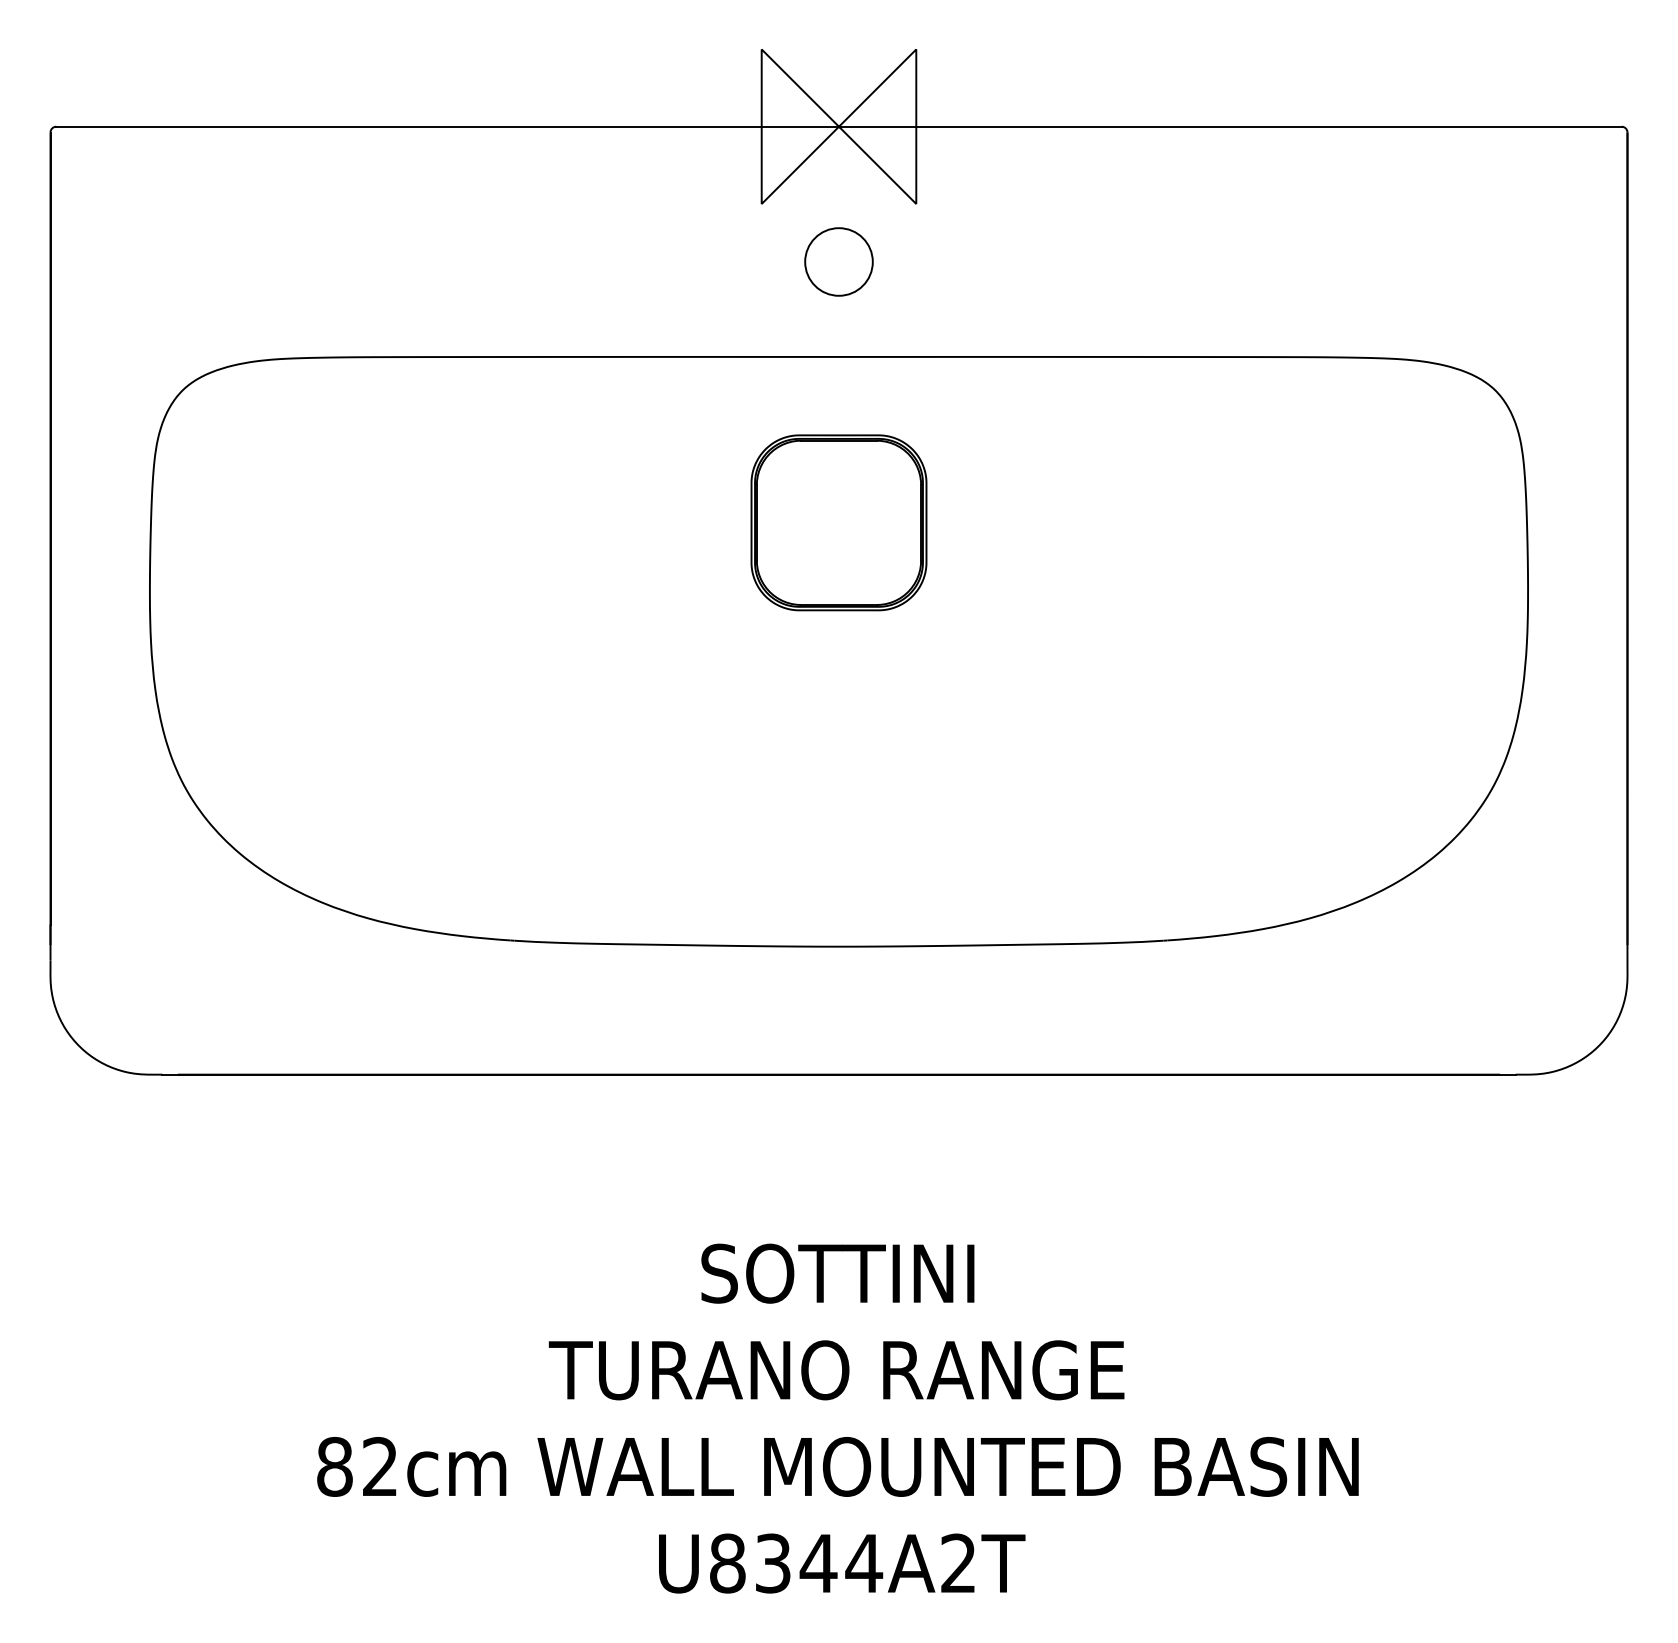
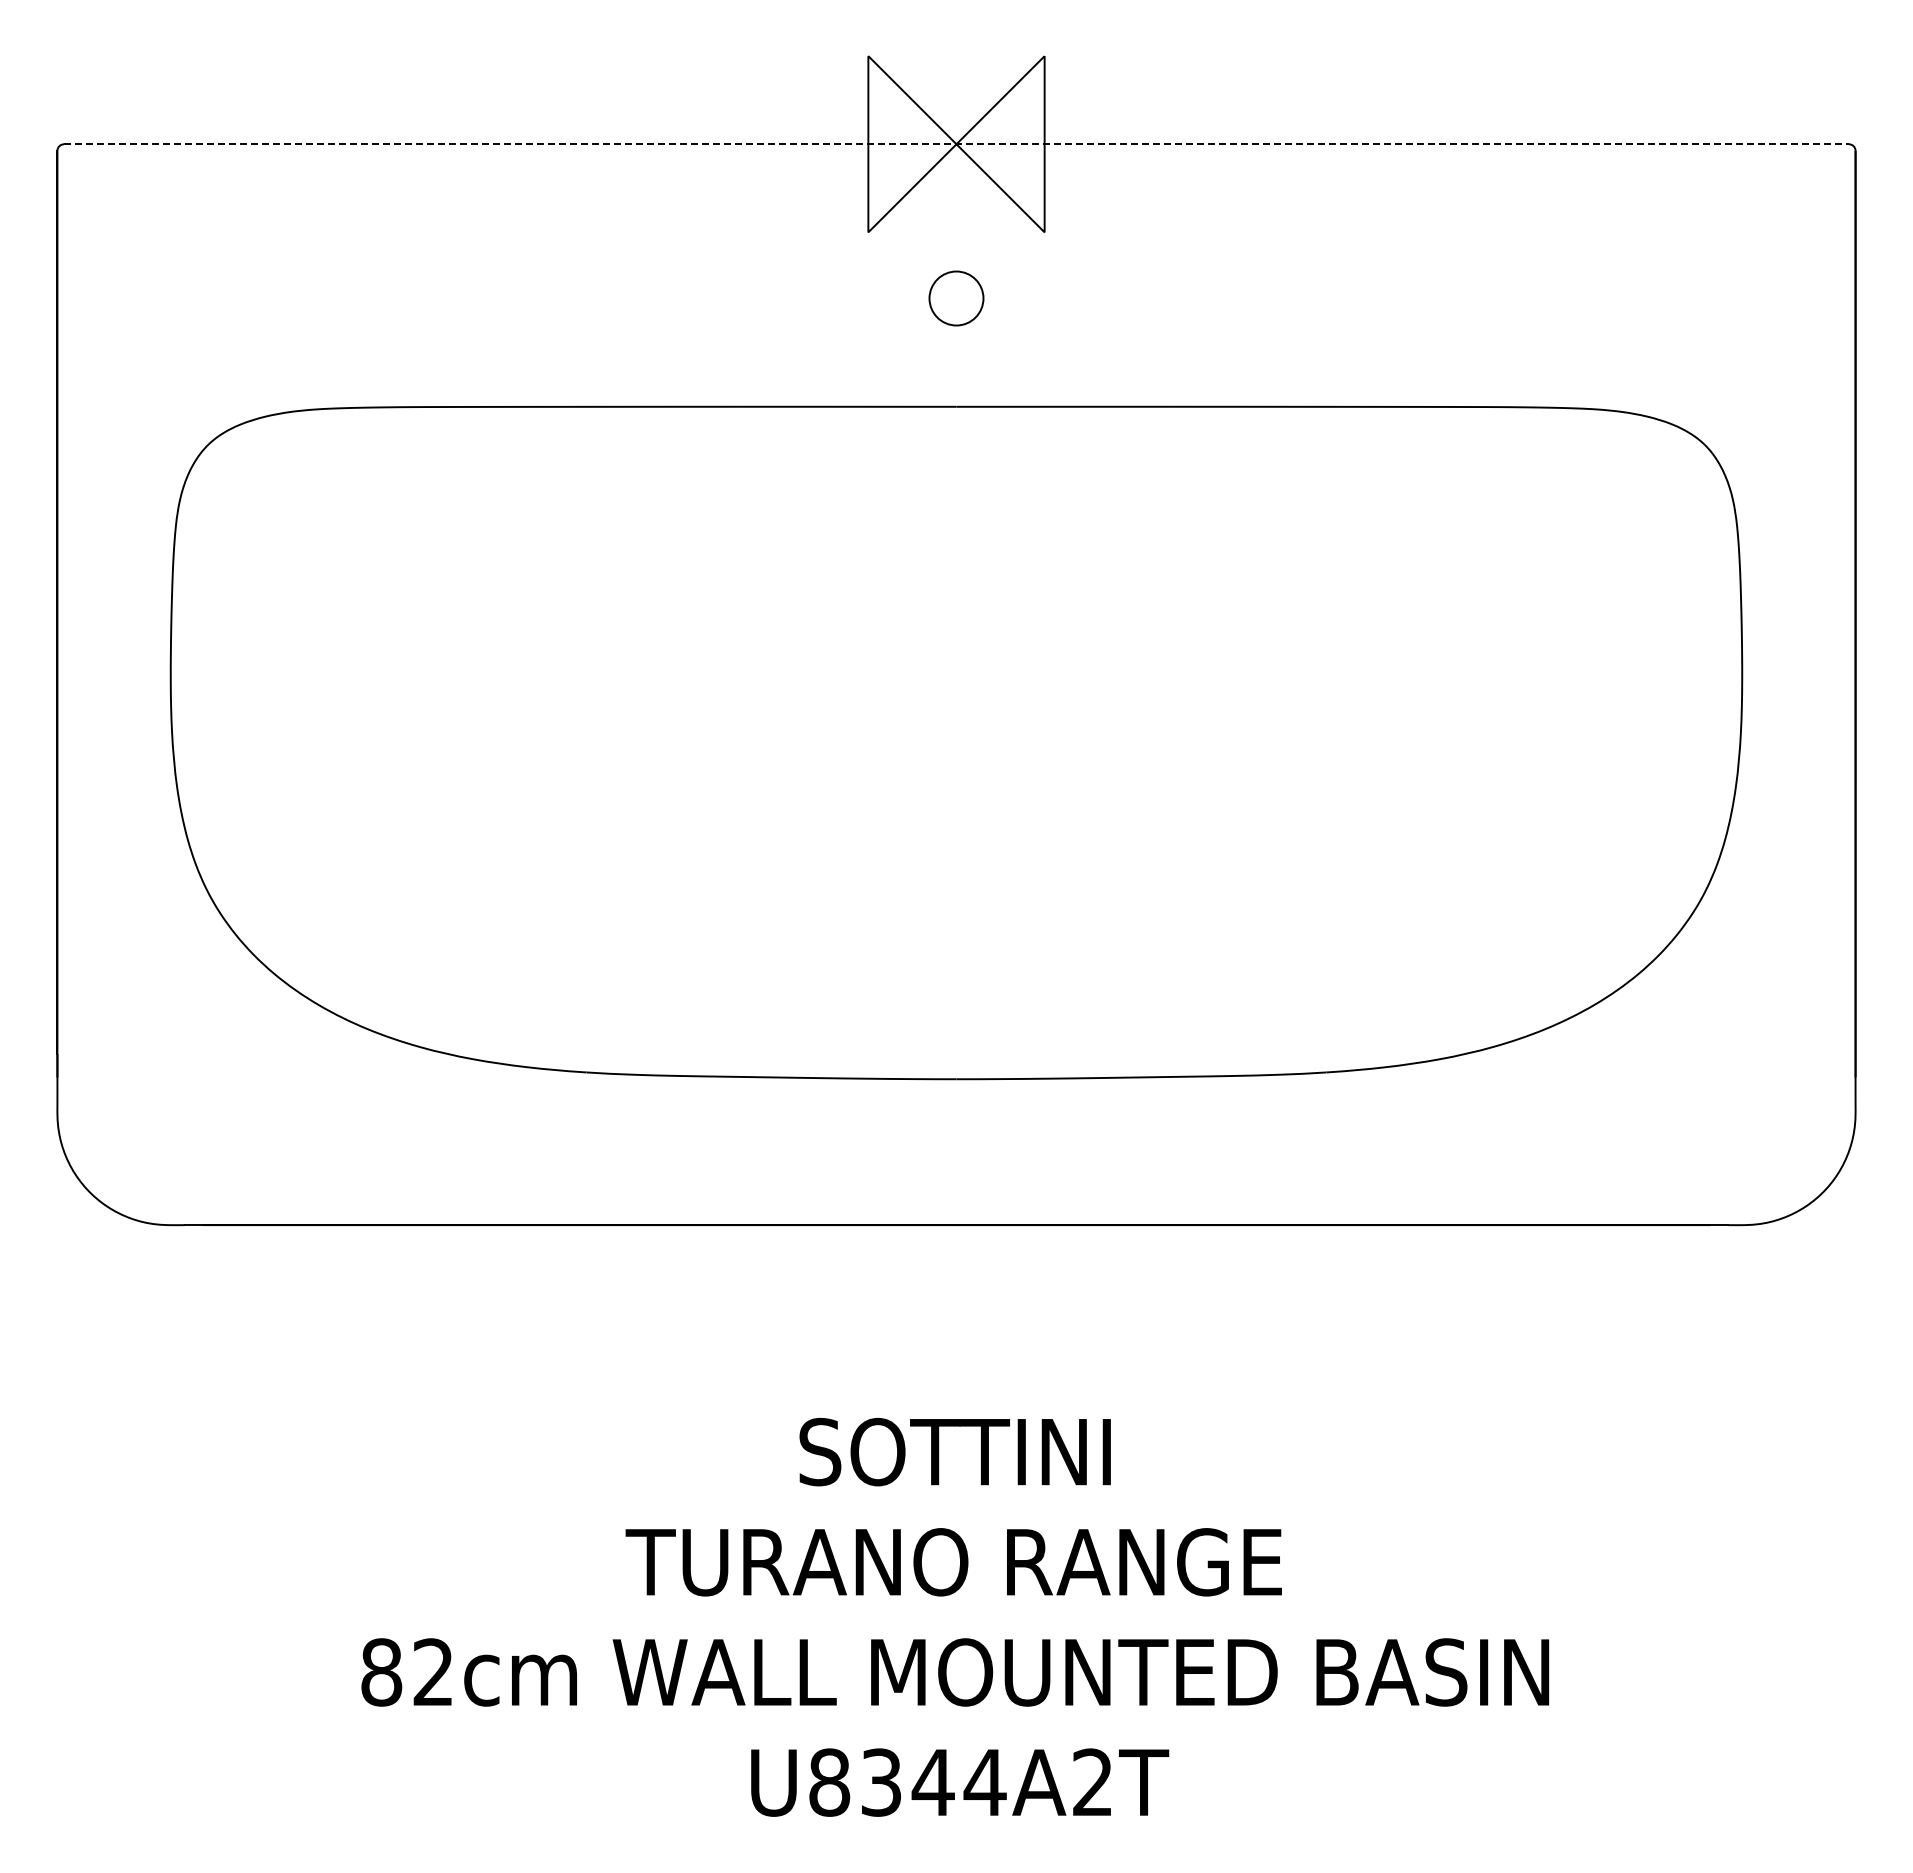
line: (839, 126) -> (957, 144), solid -> dashed
circle: (839, 261) -> (956, 298), size x0.7
part: (839, 522) -> (956, 595), removed

